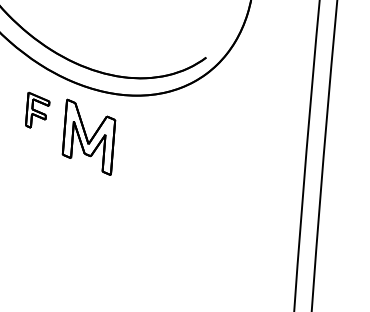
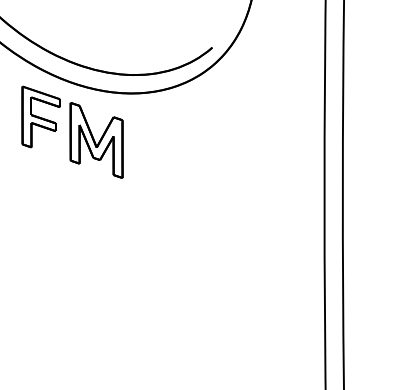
part: (37, 110) -> (40, 116), size x1.67

